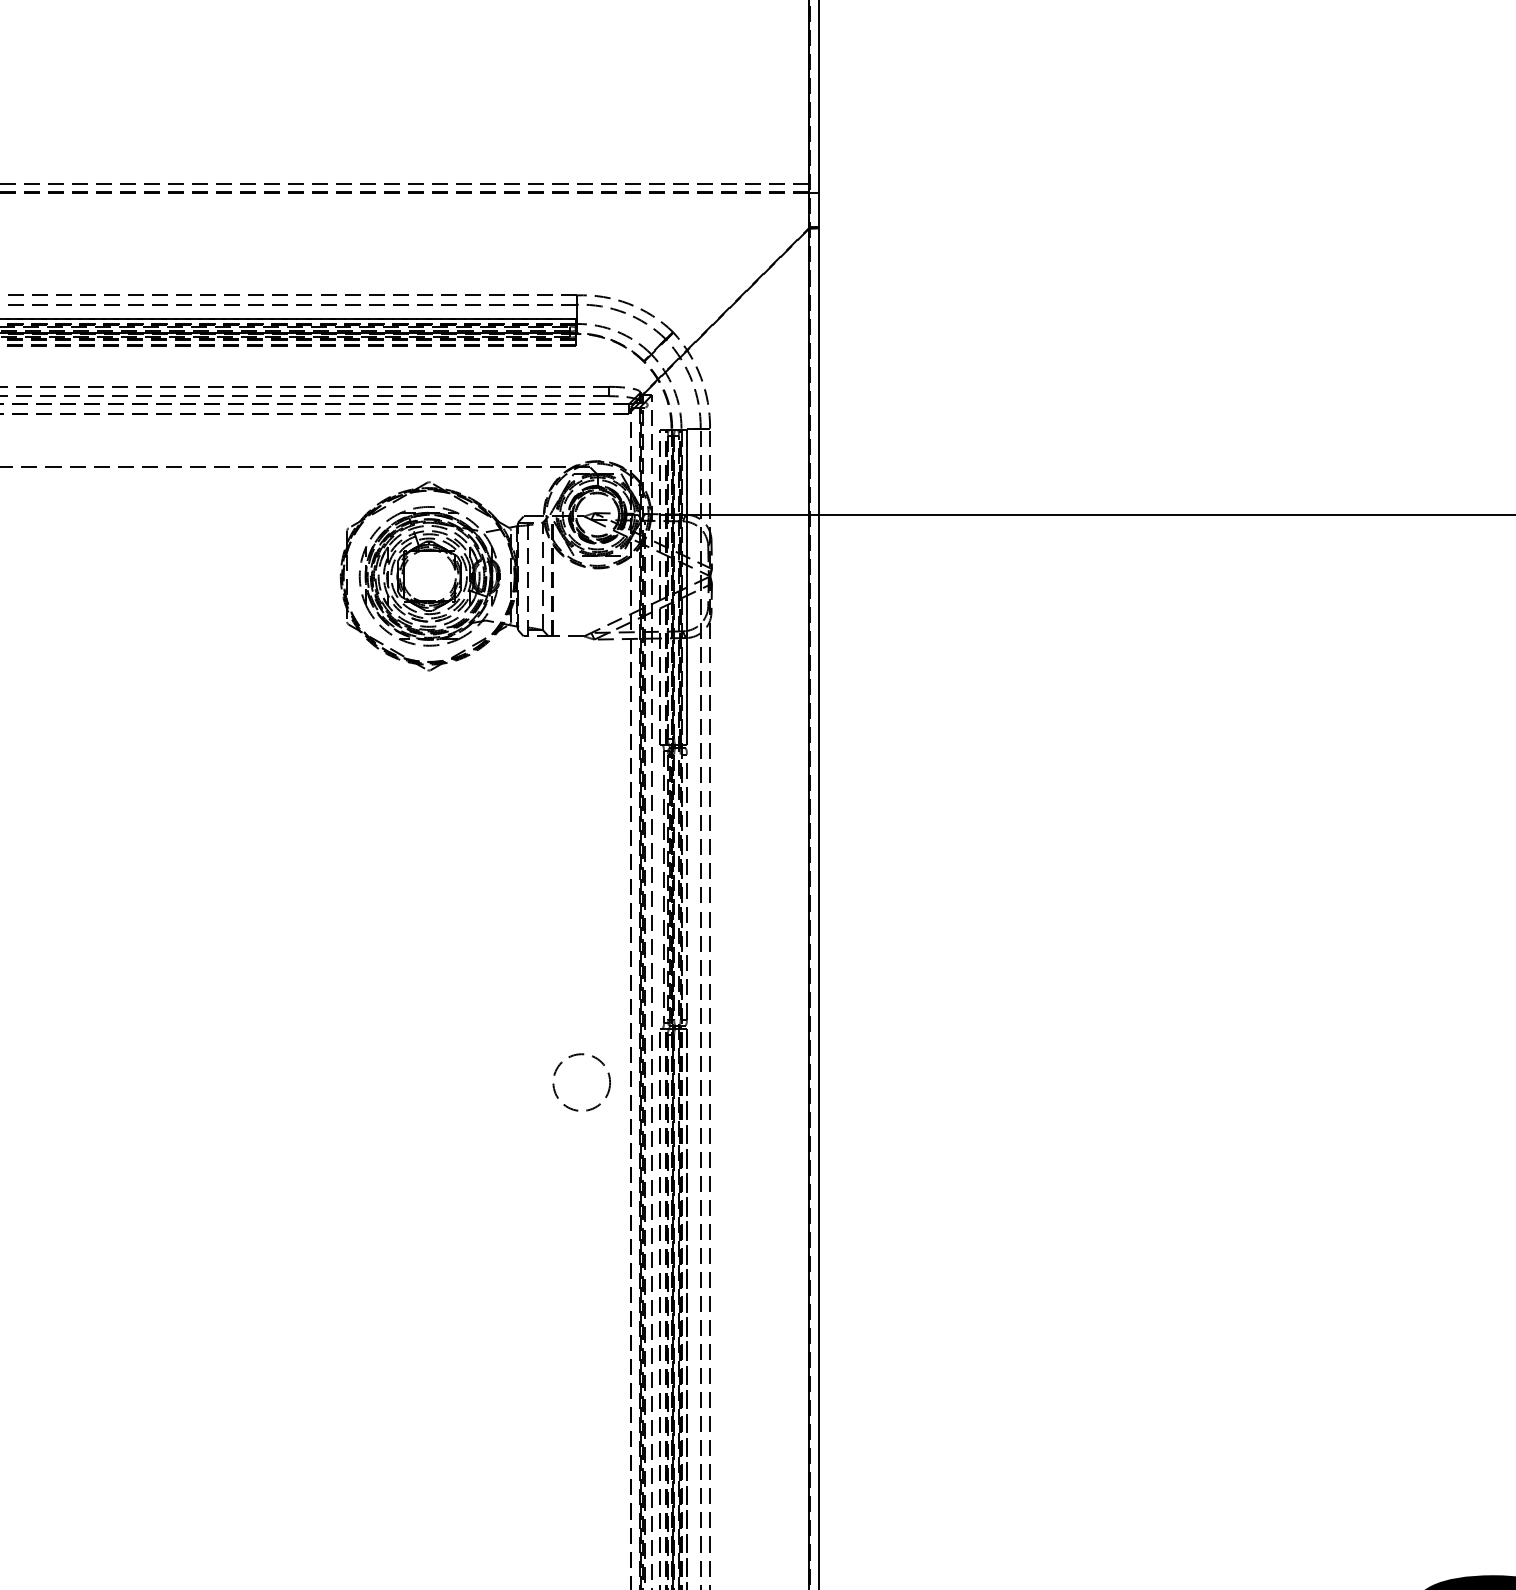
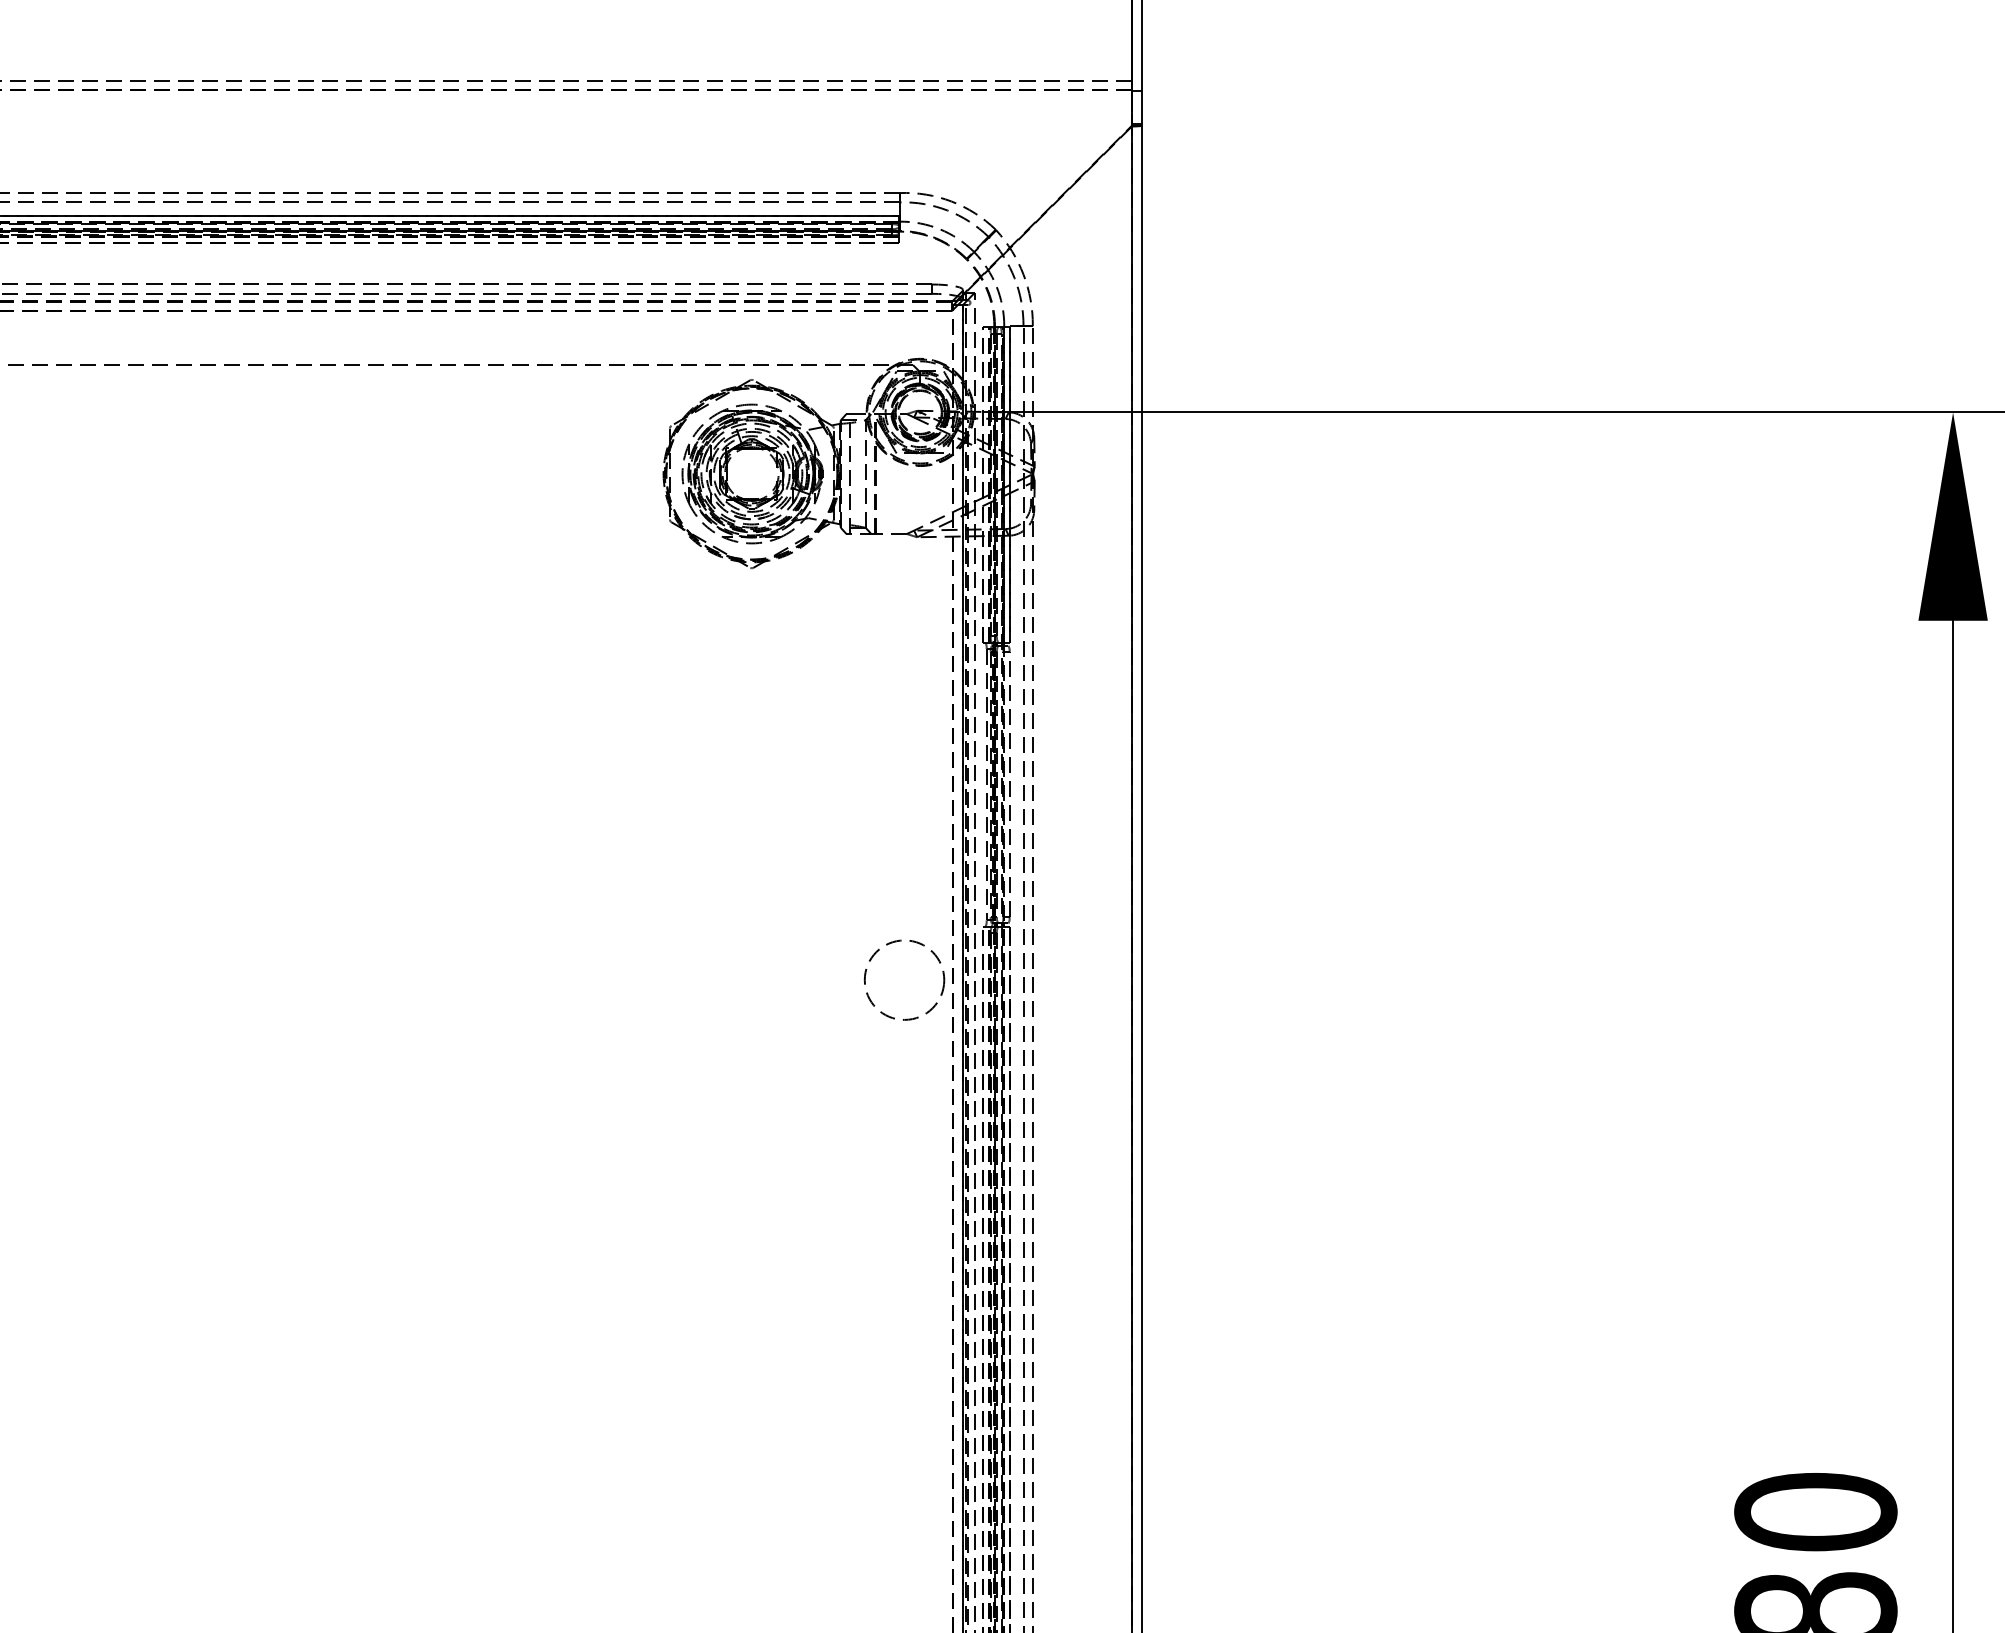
circle: (581, 1082) -> (904, 980), size x1.4

